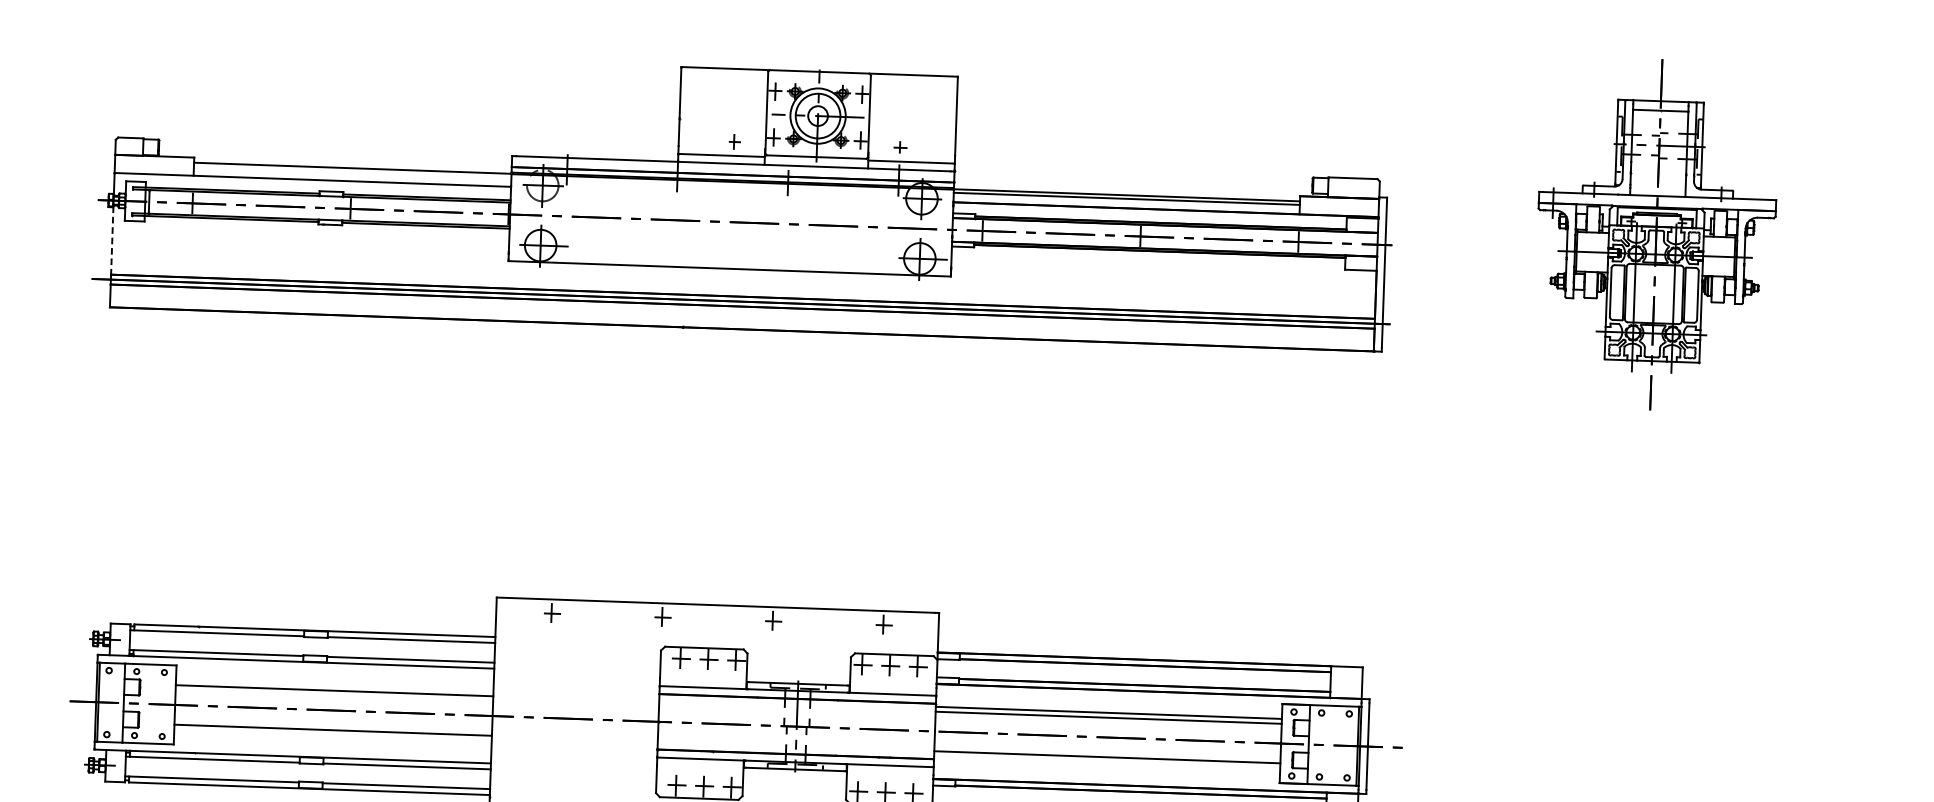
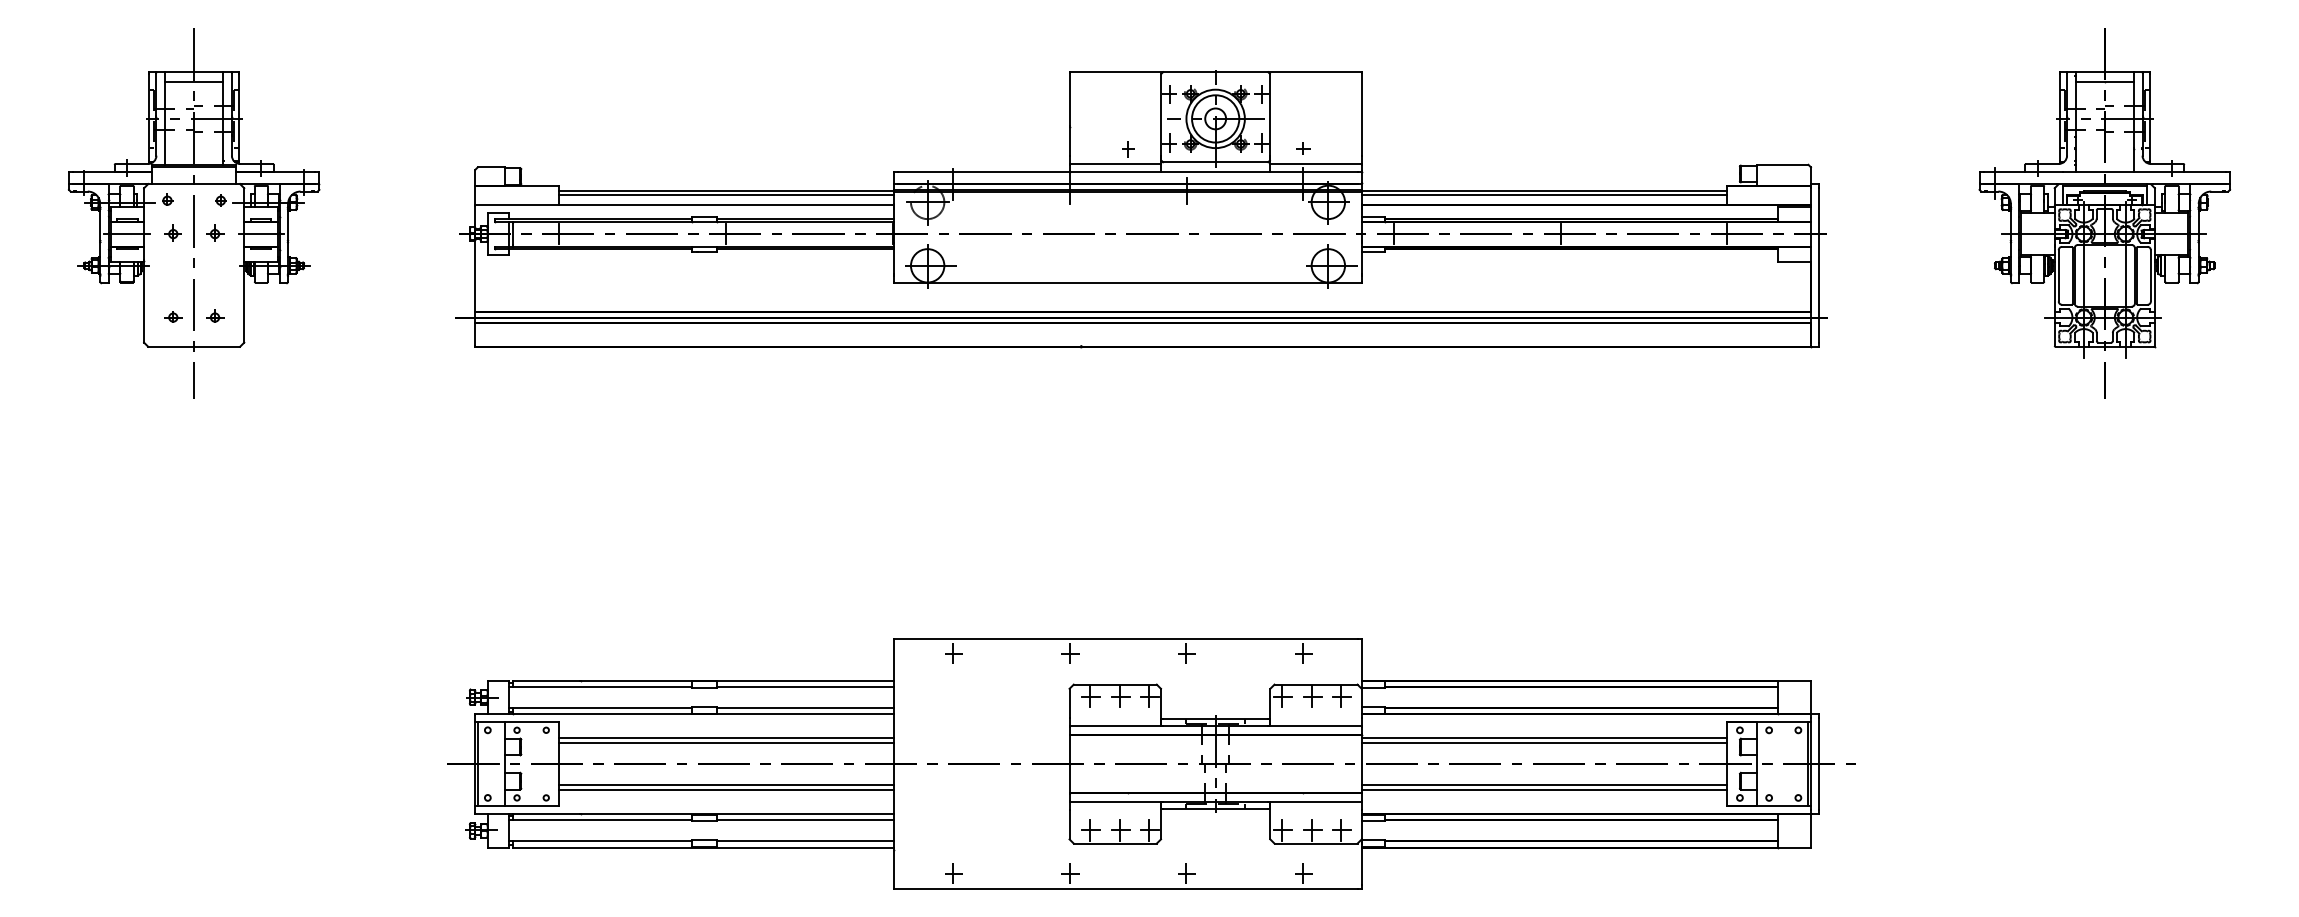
line: (352, 171) -> (726, 194), added
line: (112, 240) -> (475, 276), dashed -> solid
line: (334, 686) -> (726, 738), added
line: (332, 735) -> (726, 790), added
line: (1107, 762) -> (1544, 790), added

